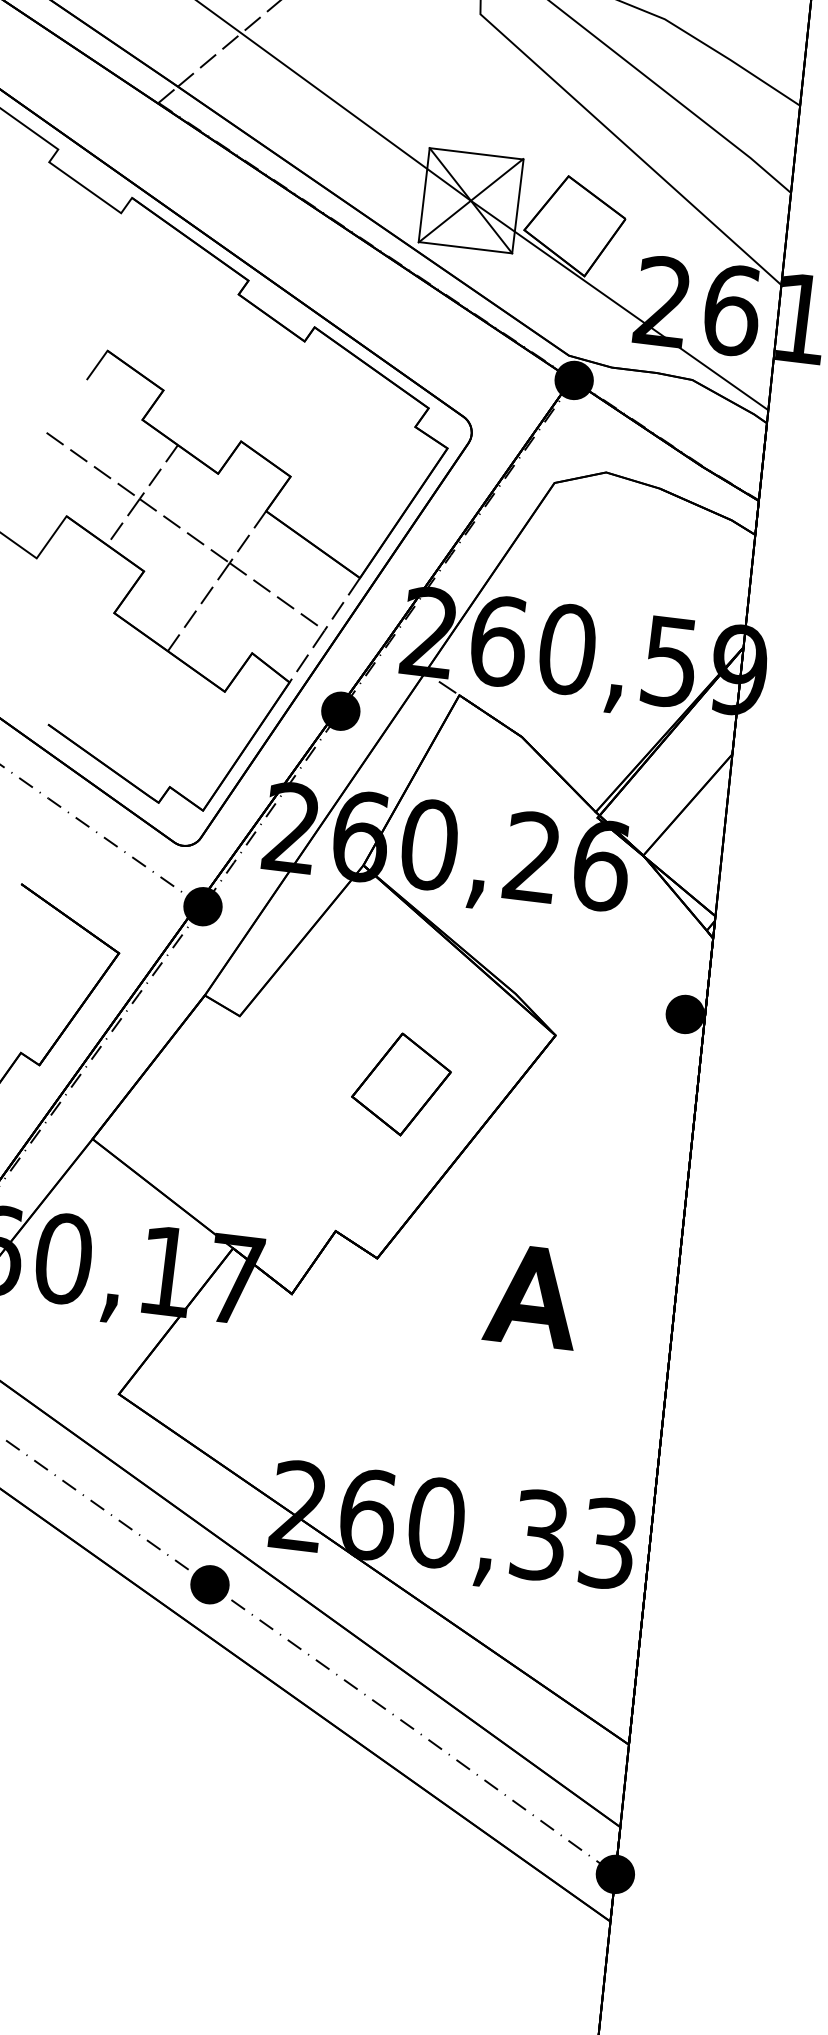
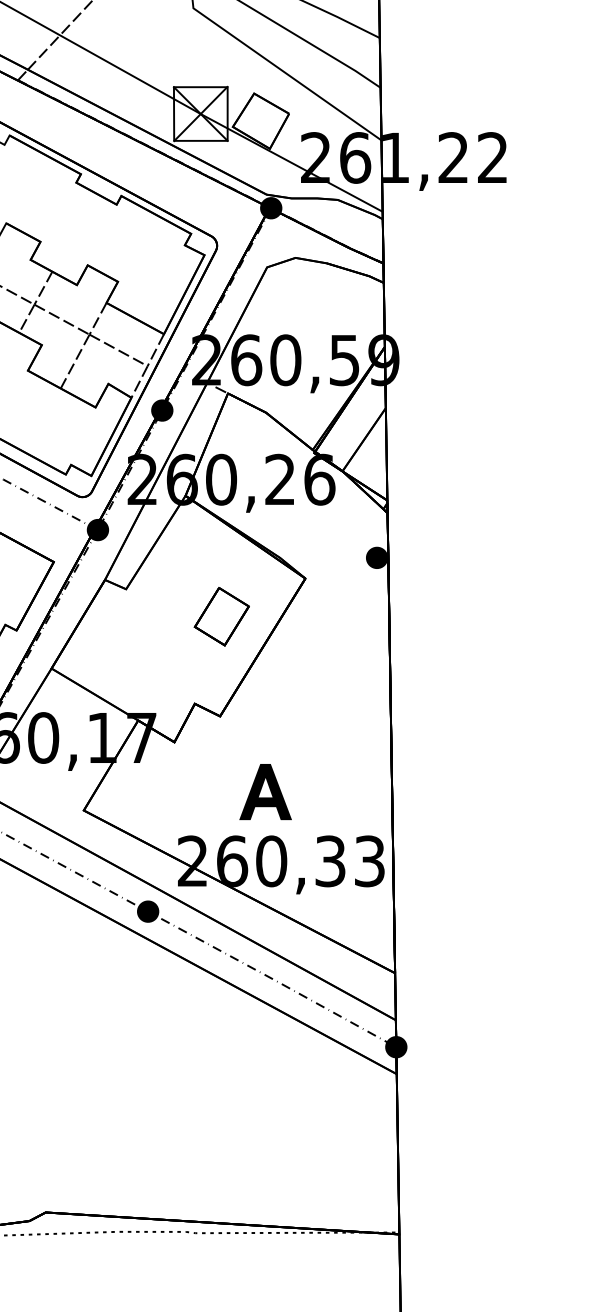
part: (532, 1297) -> (265, 792), moved

